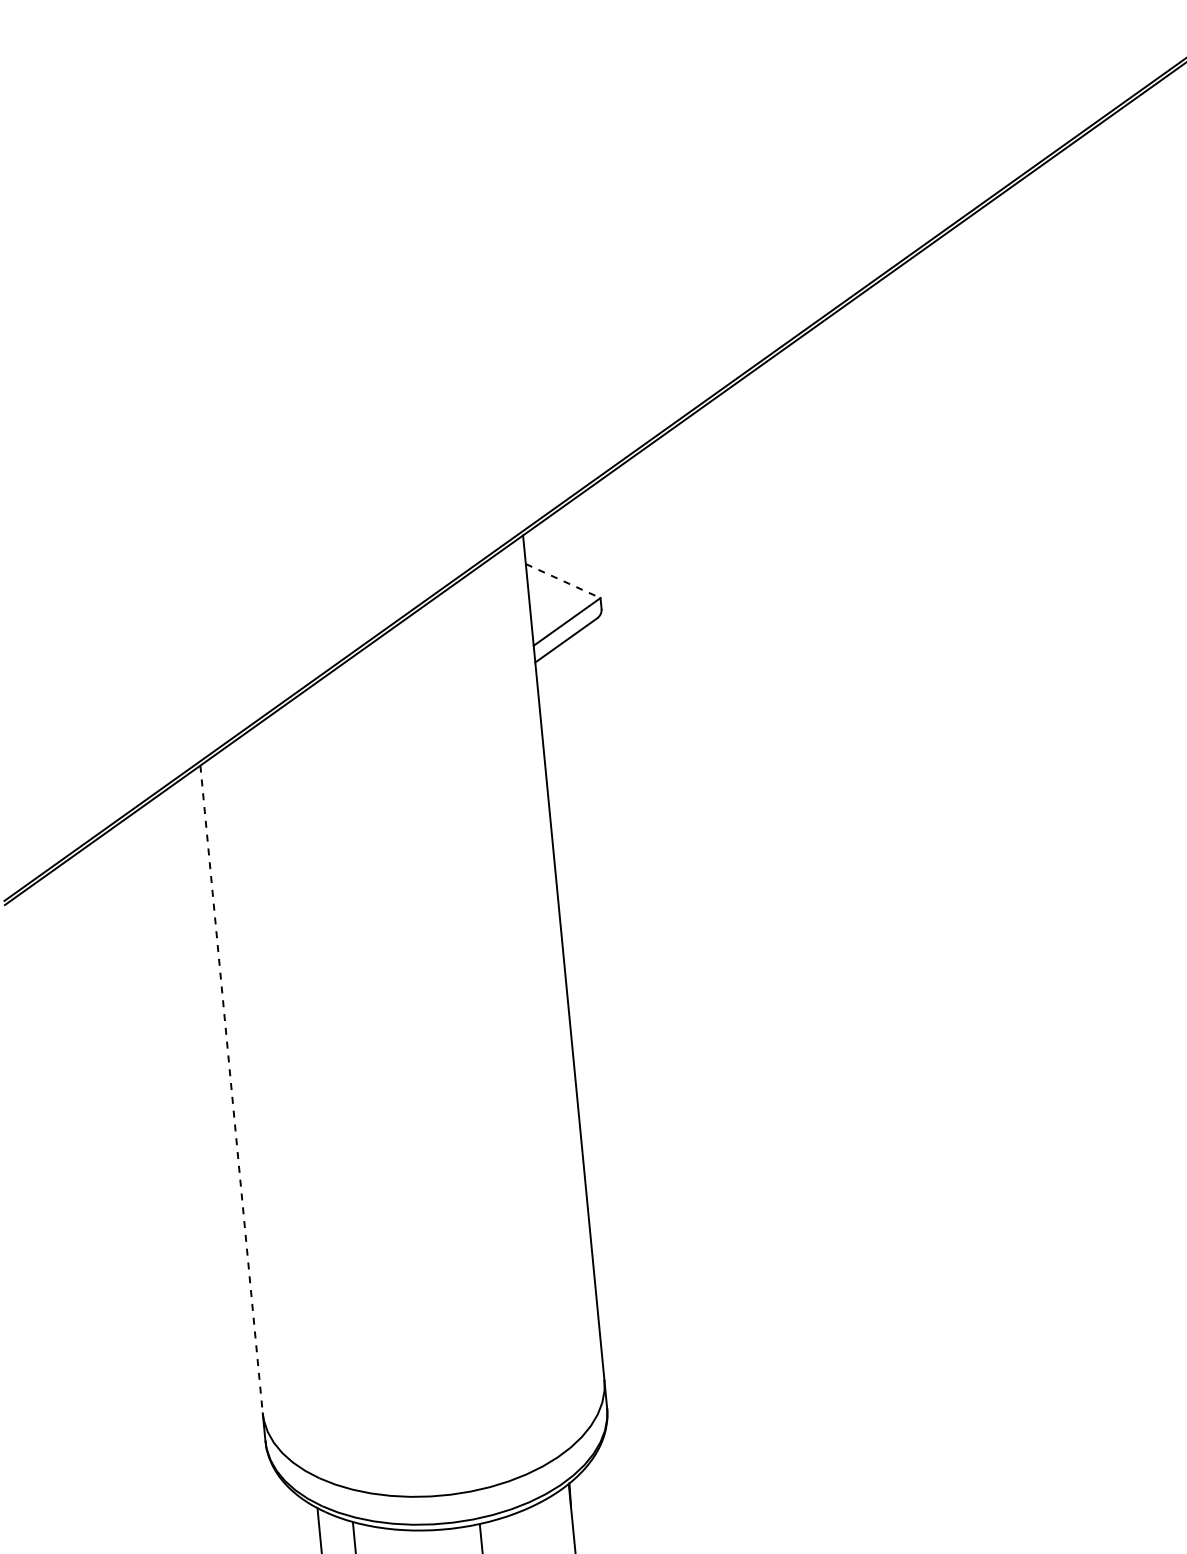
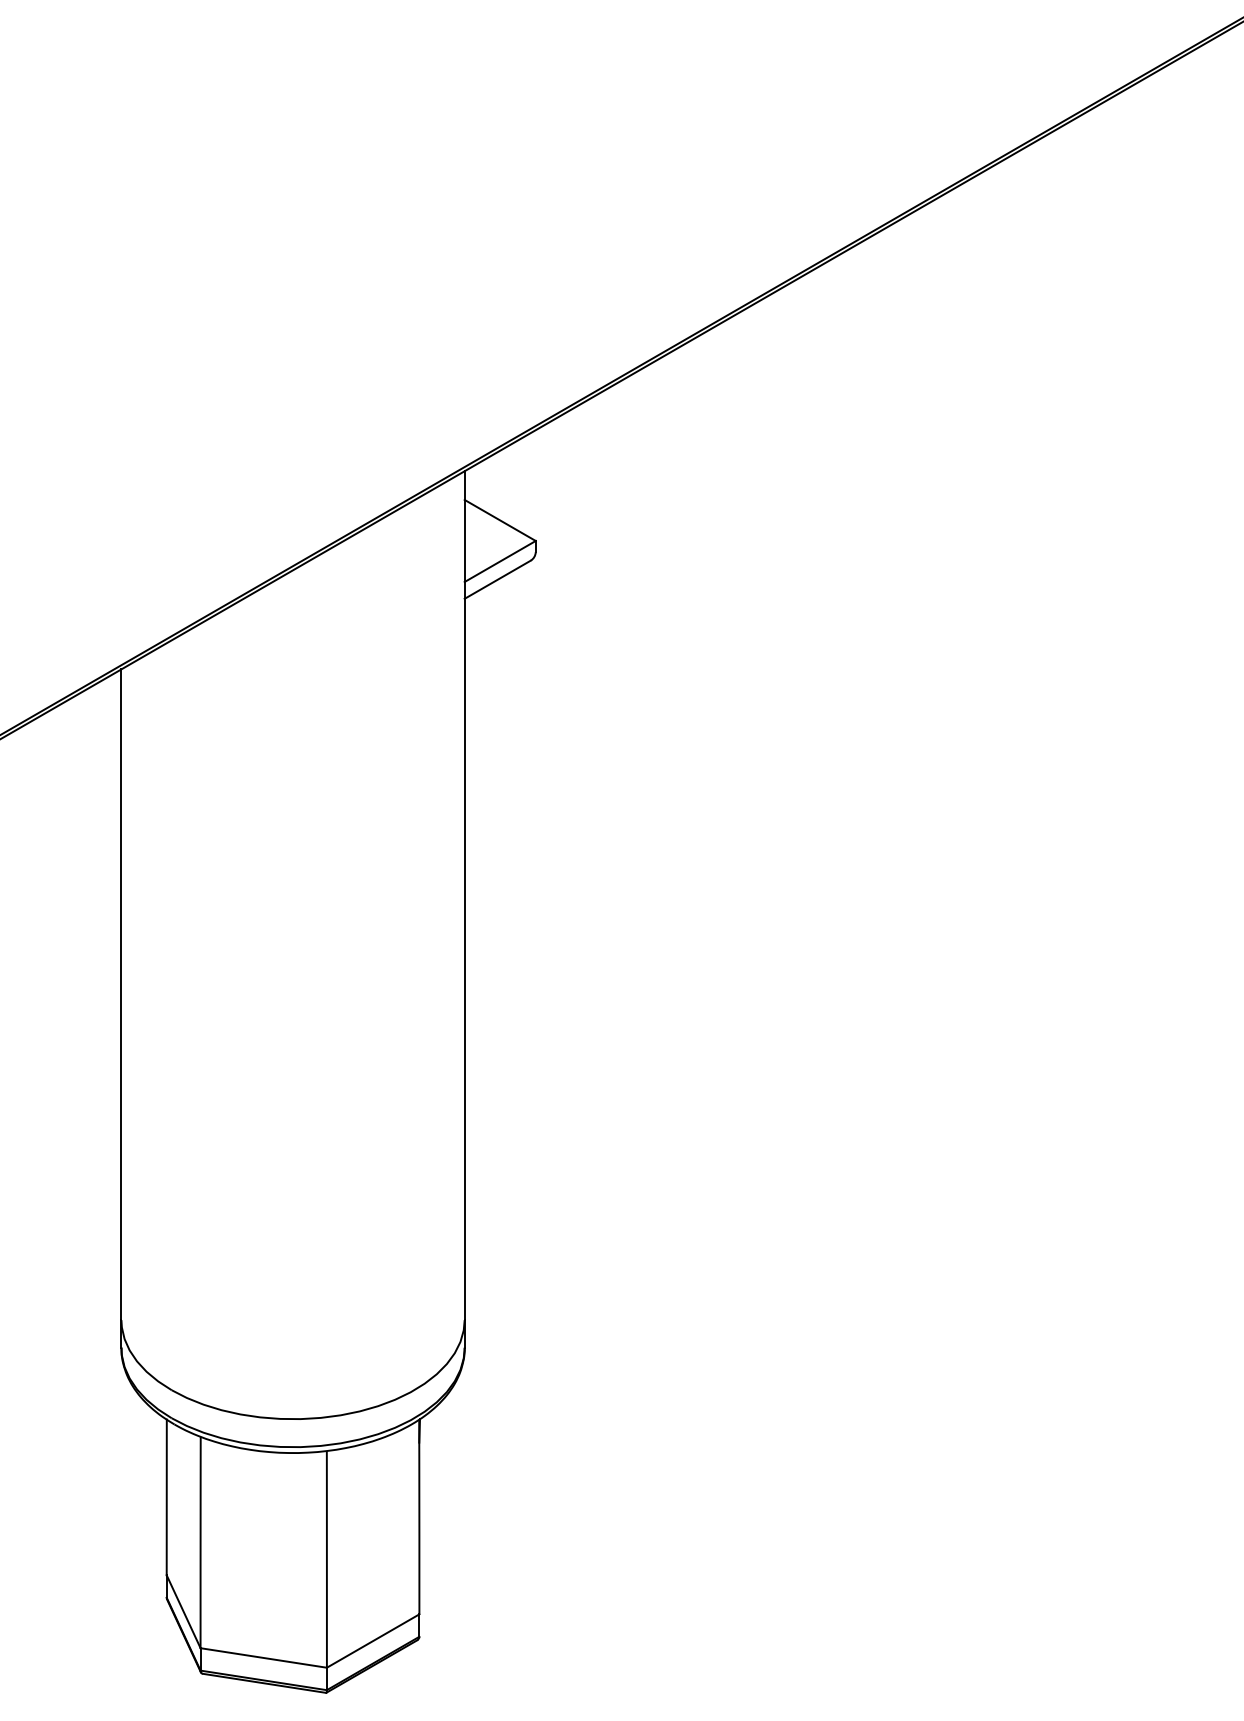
line: (563, 581) -> (500, 520), dashed -> solid
line: (231, 1090) -> (121, 995), dashed -> solid

